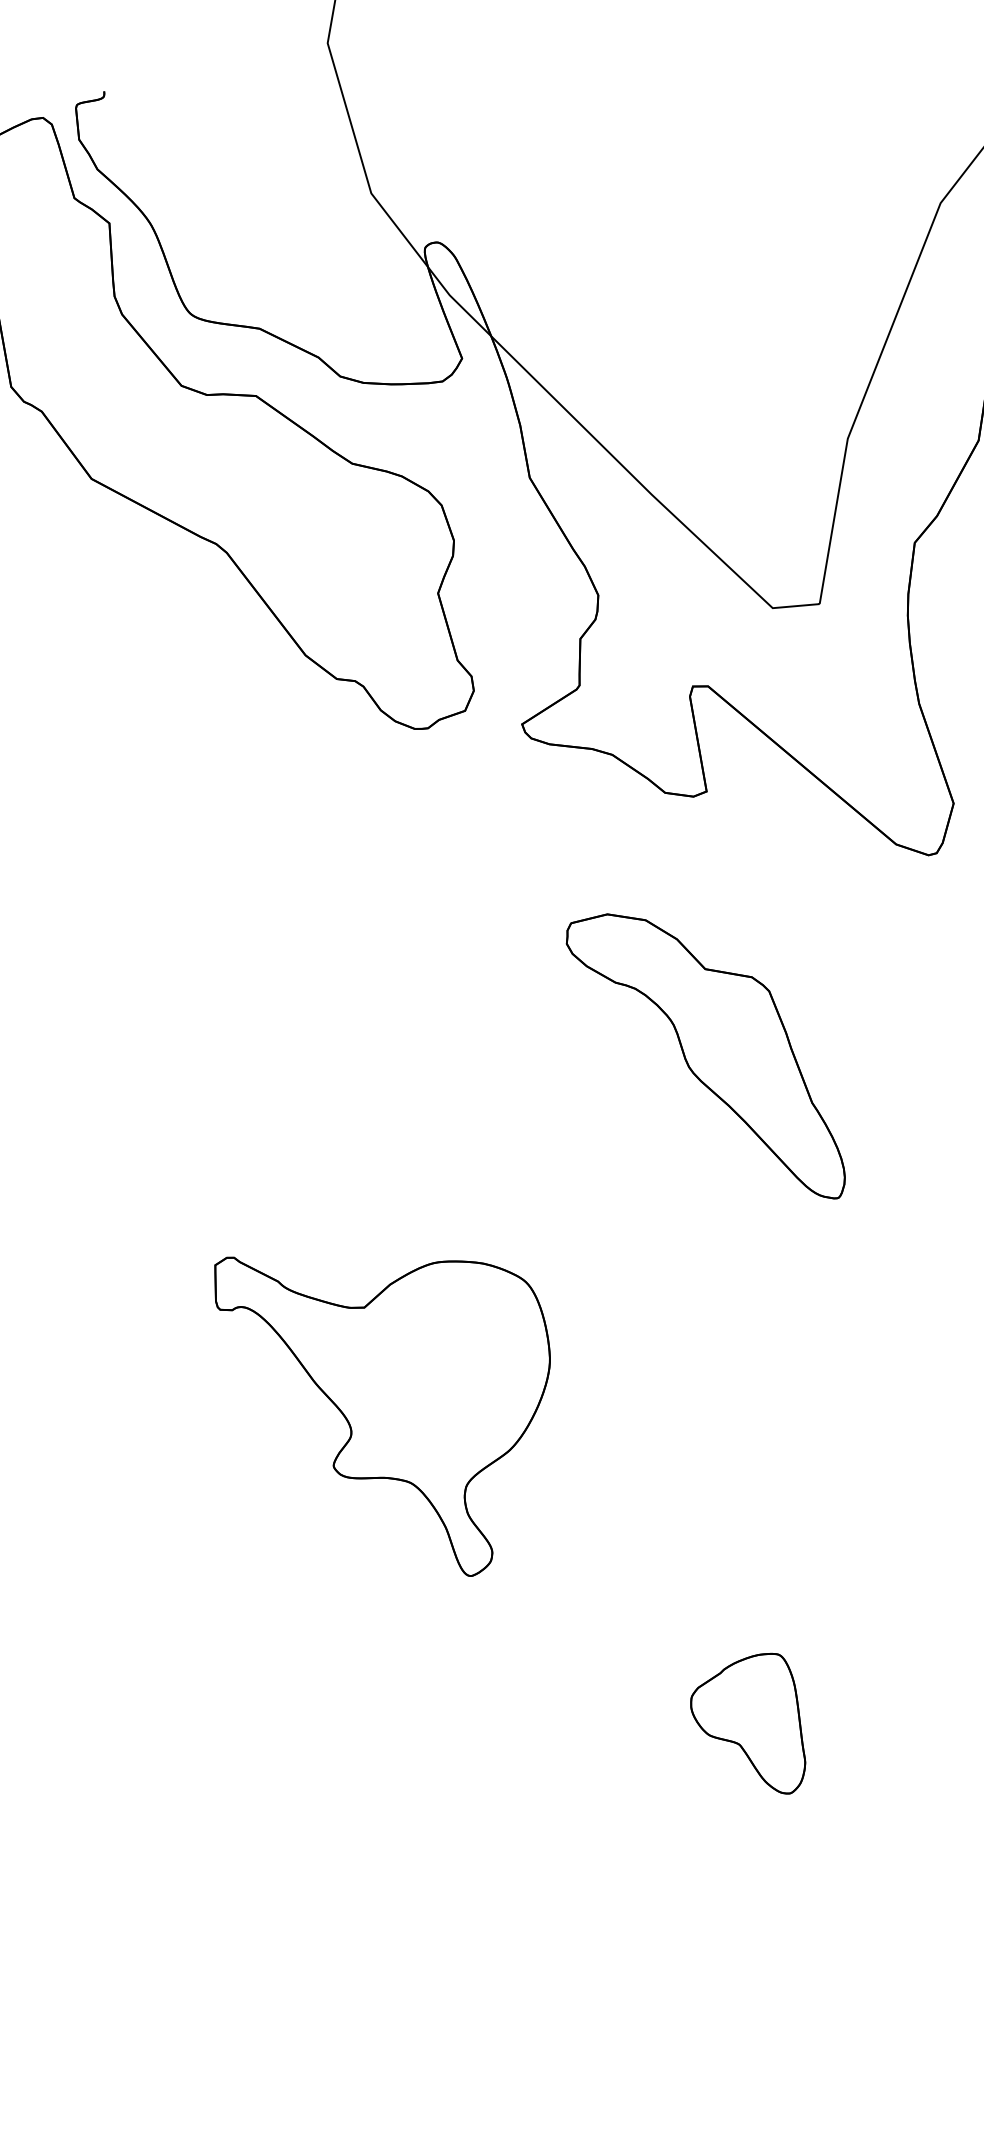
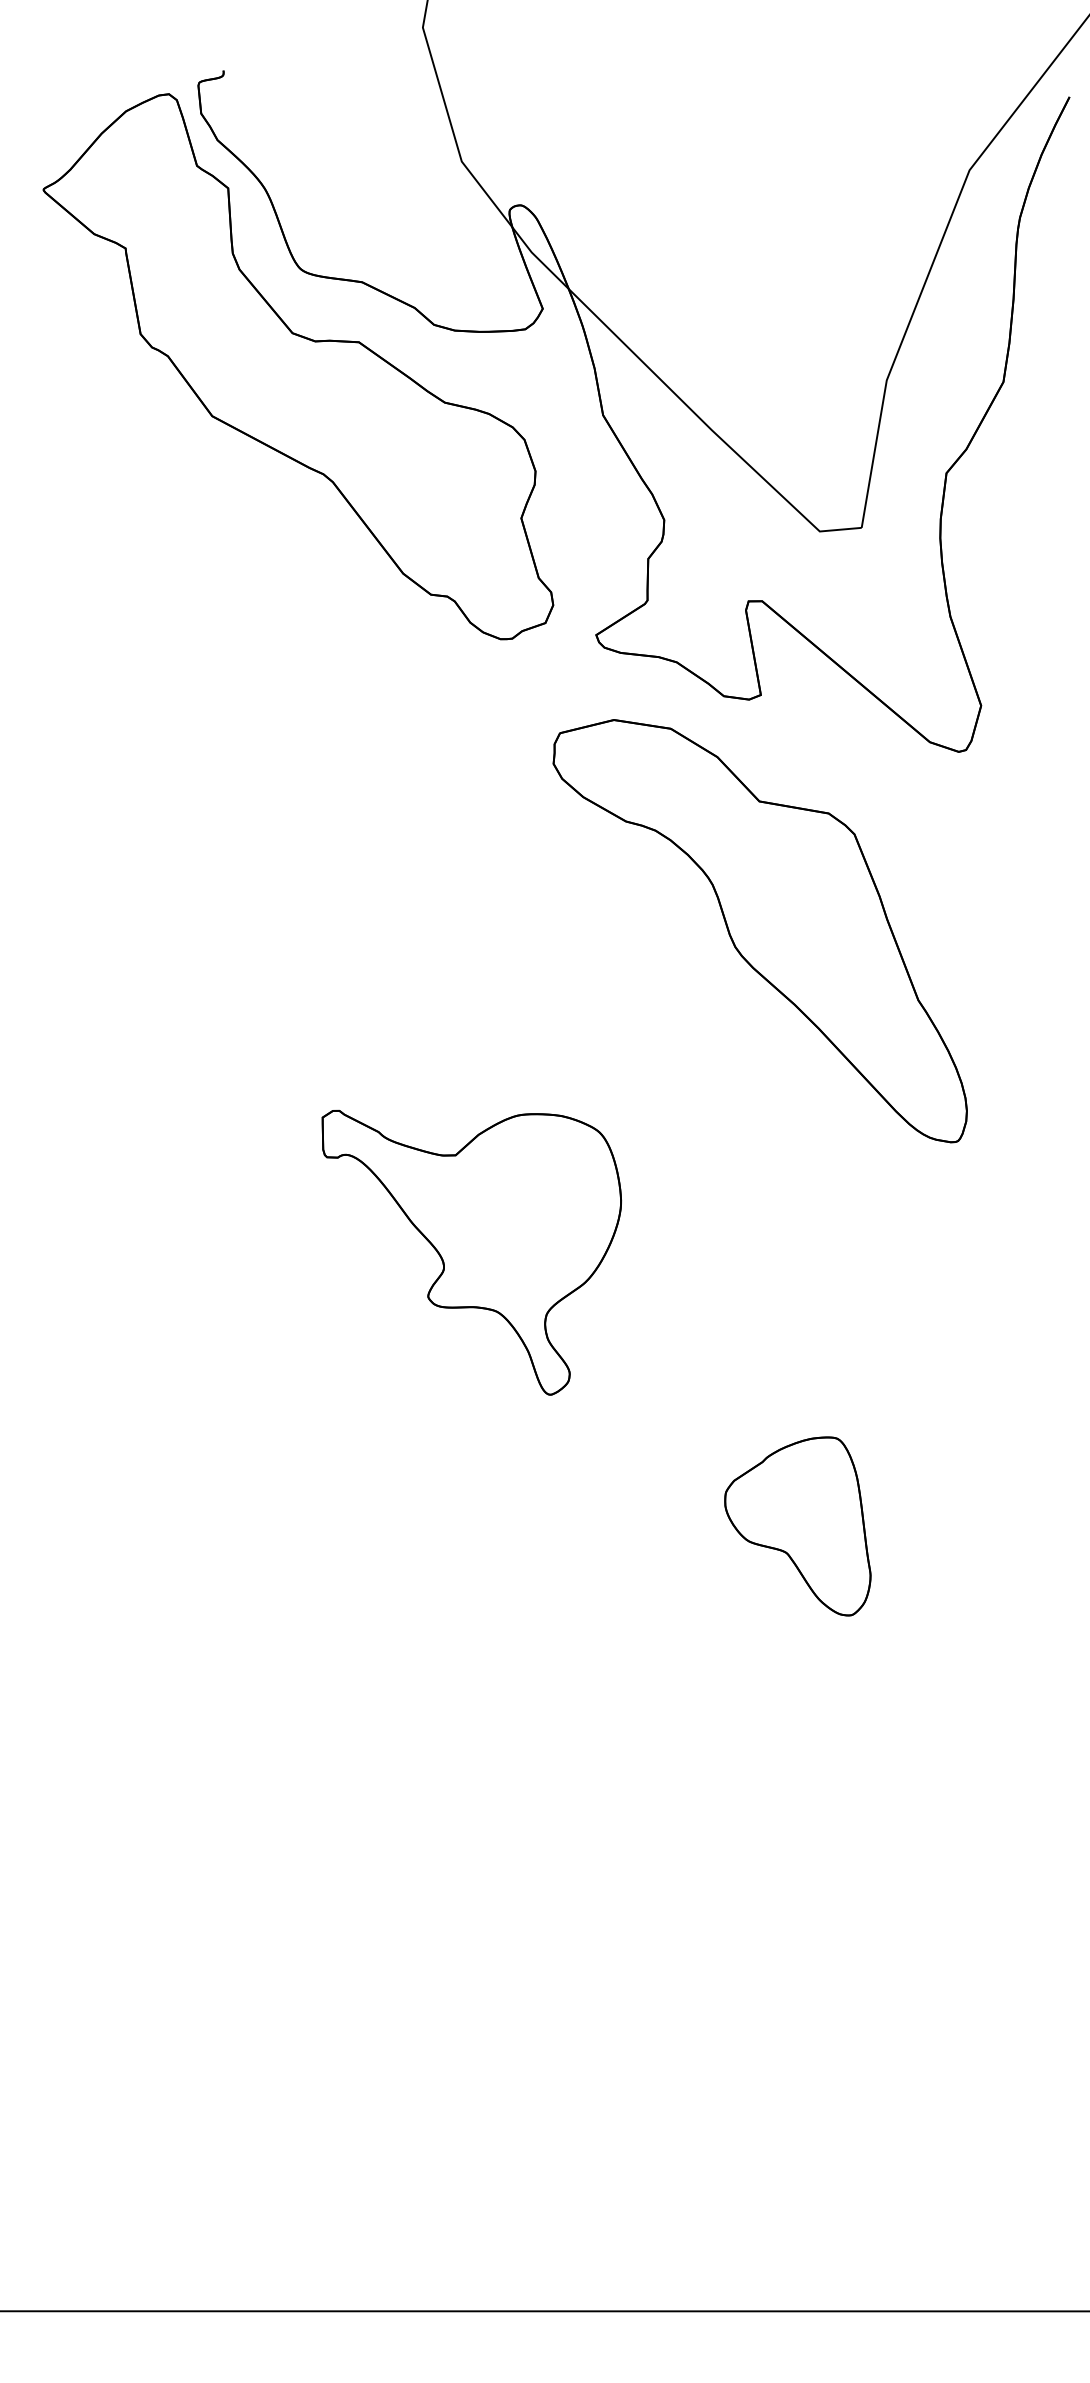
part: (705, 1056) -> (759, 931), size x1.67
part: (747, 1723) -> (797, 1526), size x1.43

